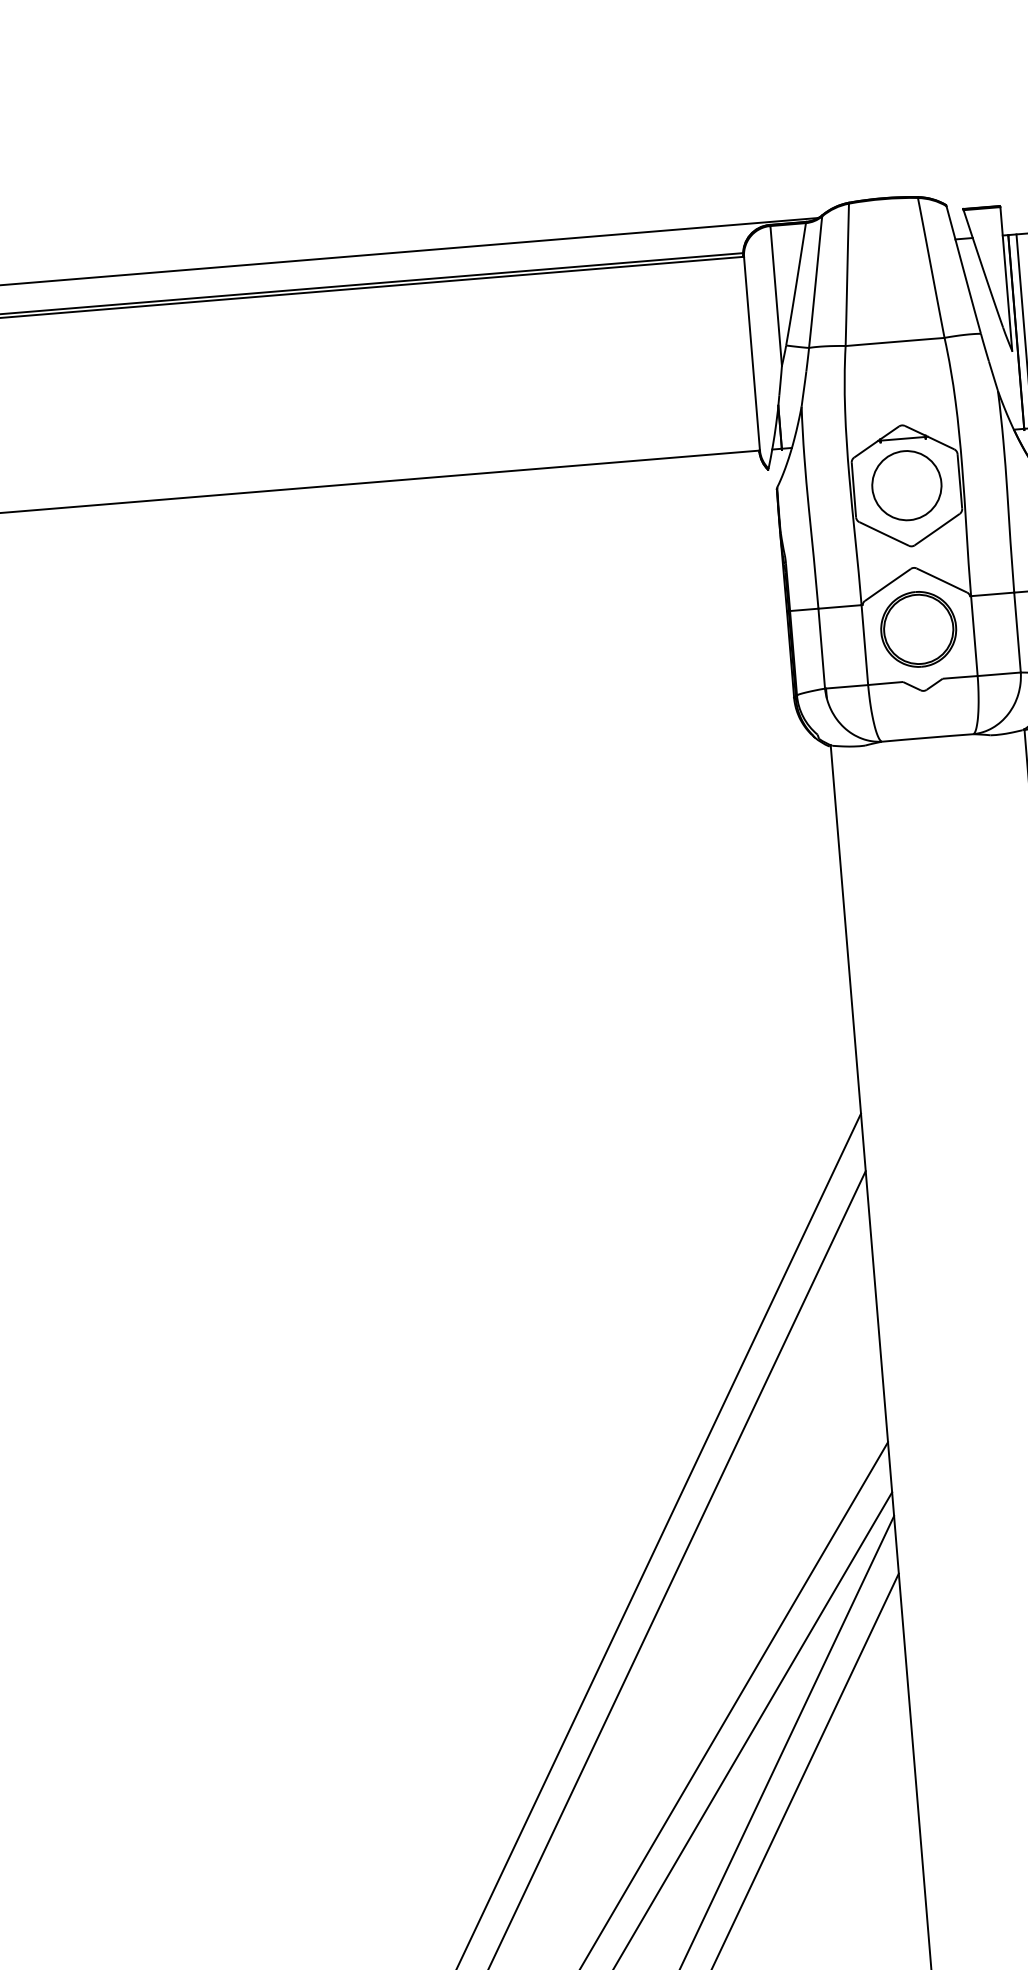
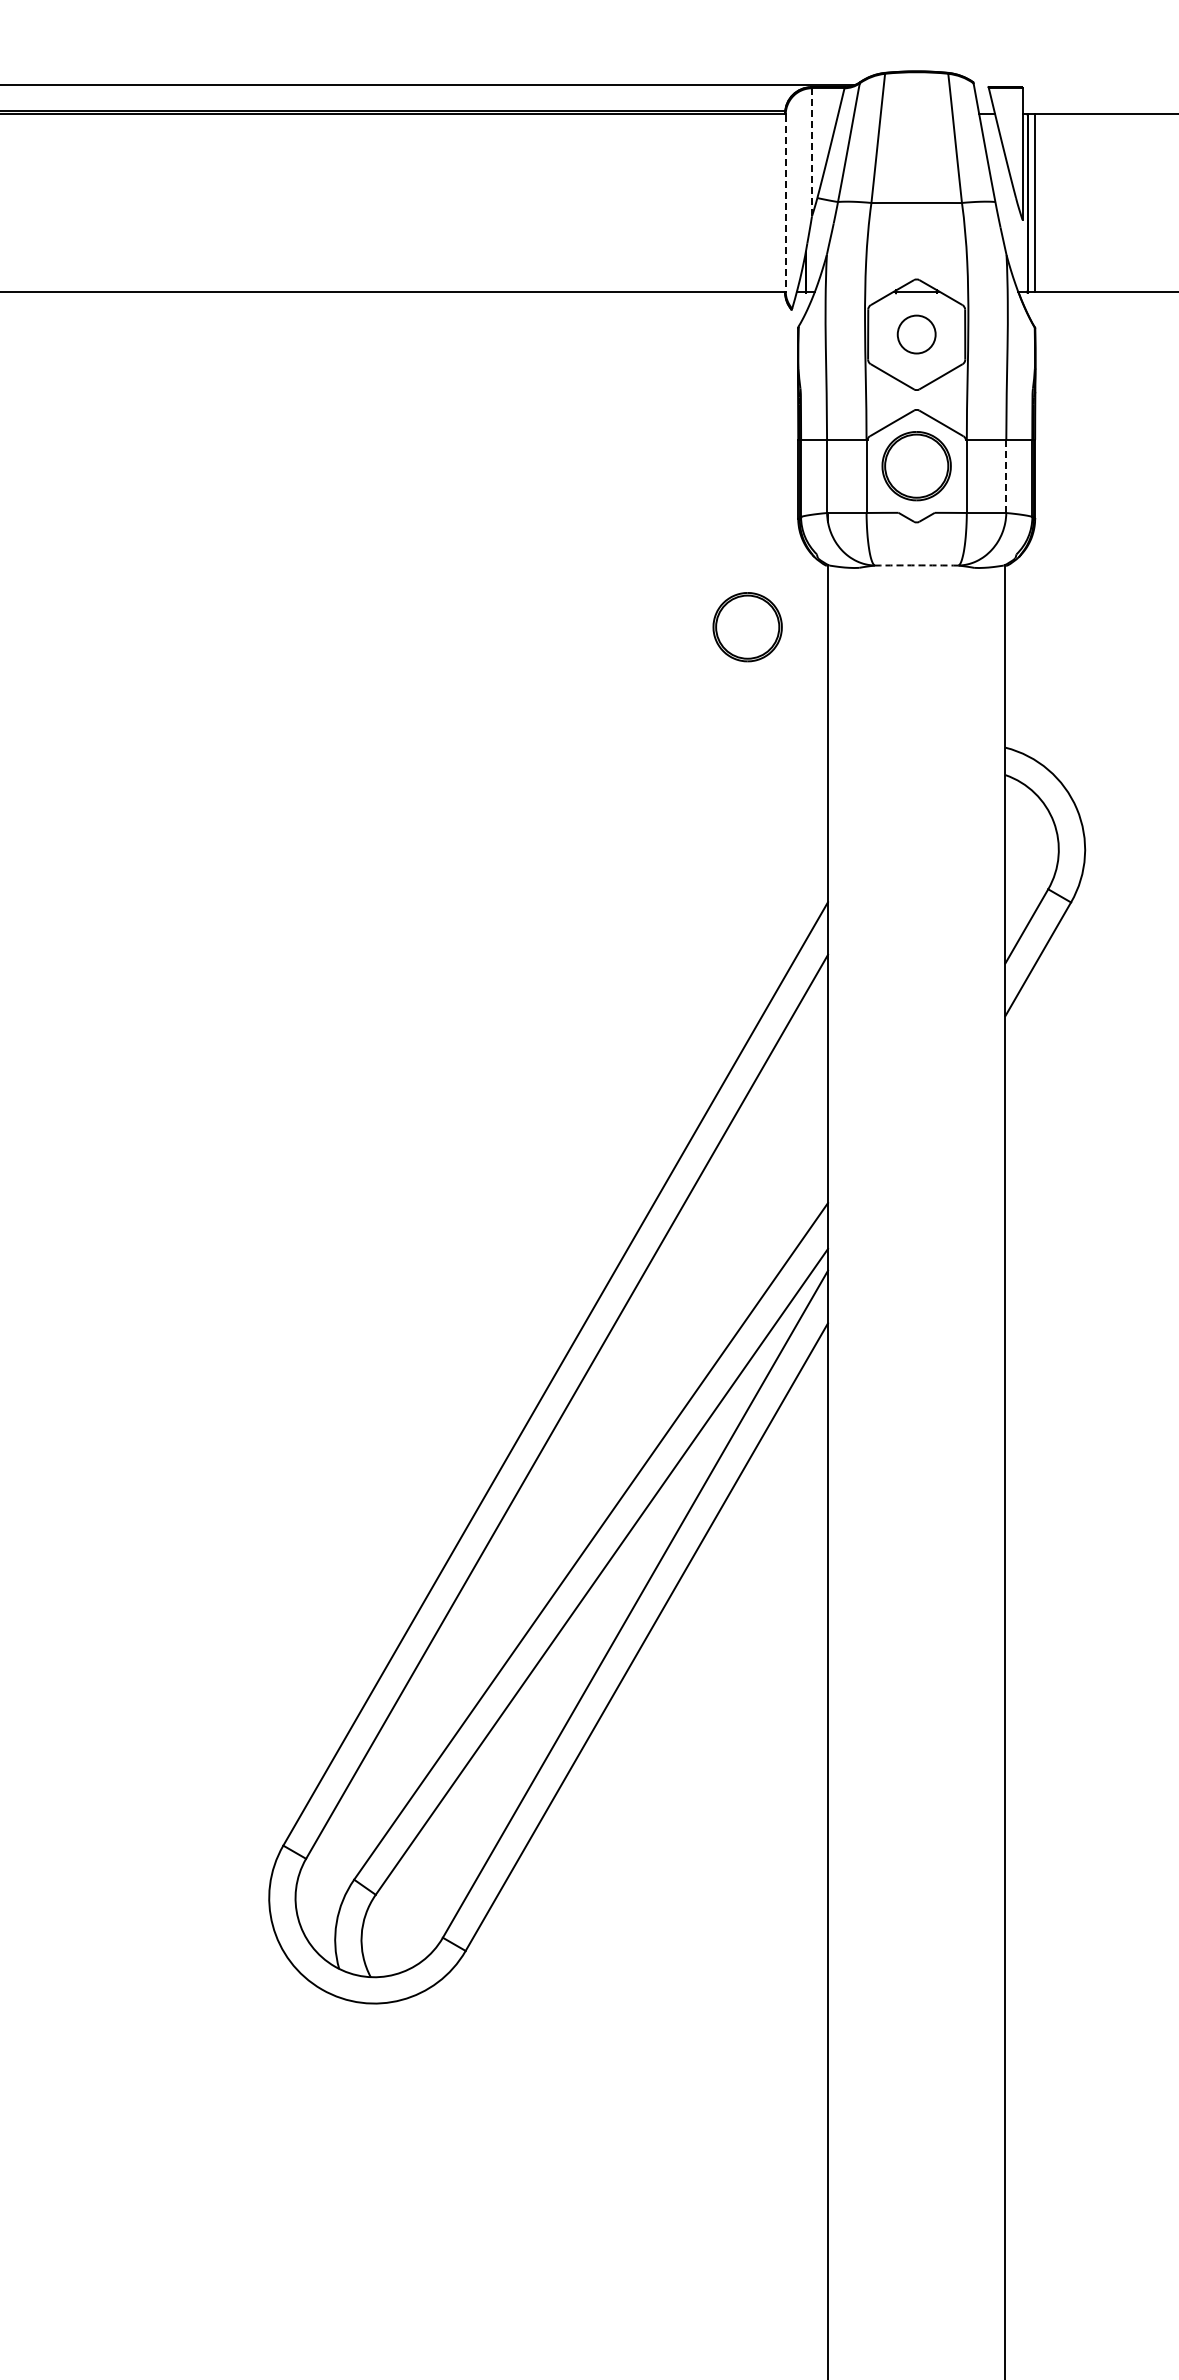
line: (776, 296) -> (812, 152), solid -> dashed
line: (751, 354) -> (785, 203), solid -> dashed
circle: (906, 485) -> (916, 334), size x0.6
line: (1017, 632) -> (1006, 476), solid -> dashed
arc: (927, 737) -> (916, 565), solid -> dashed
part: (748, 820) -> (747, 627), added

